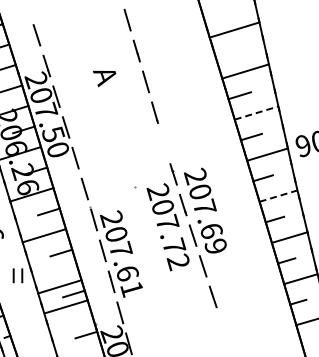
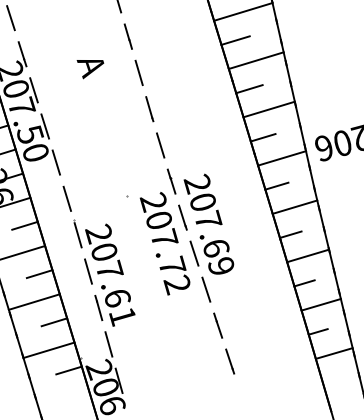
line: (227, 54) -> (234, 40), added
line: (256, 113) -> (269, 110), dashed -> solid
line: (164, 143) -> (160, 145), added
line: (278, 196) -> (294, 207), dashed -> solid
line: (59, 286) -> (33, 301), moved
line: (65, 306) -> (48, 349), moved
line: (223, 327) -> (230, 361), added

